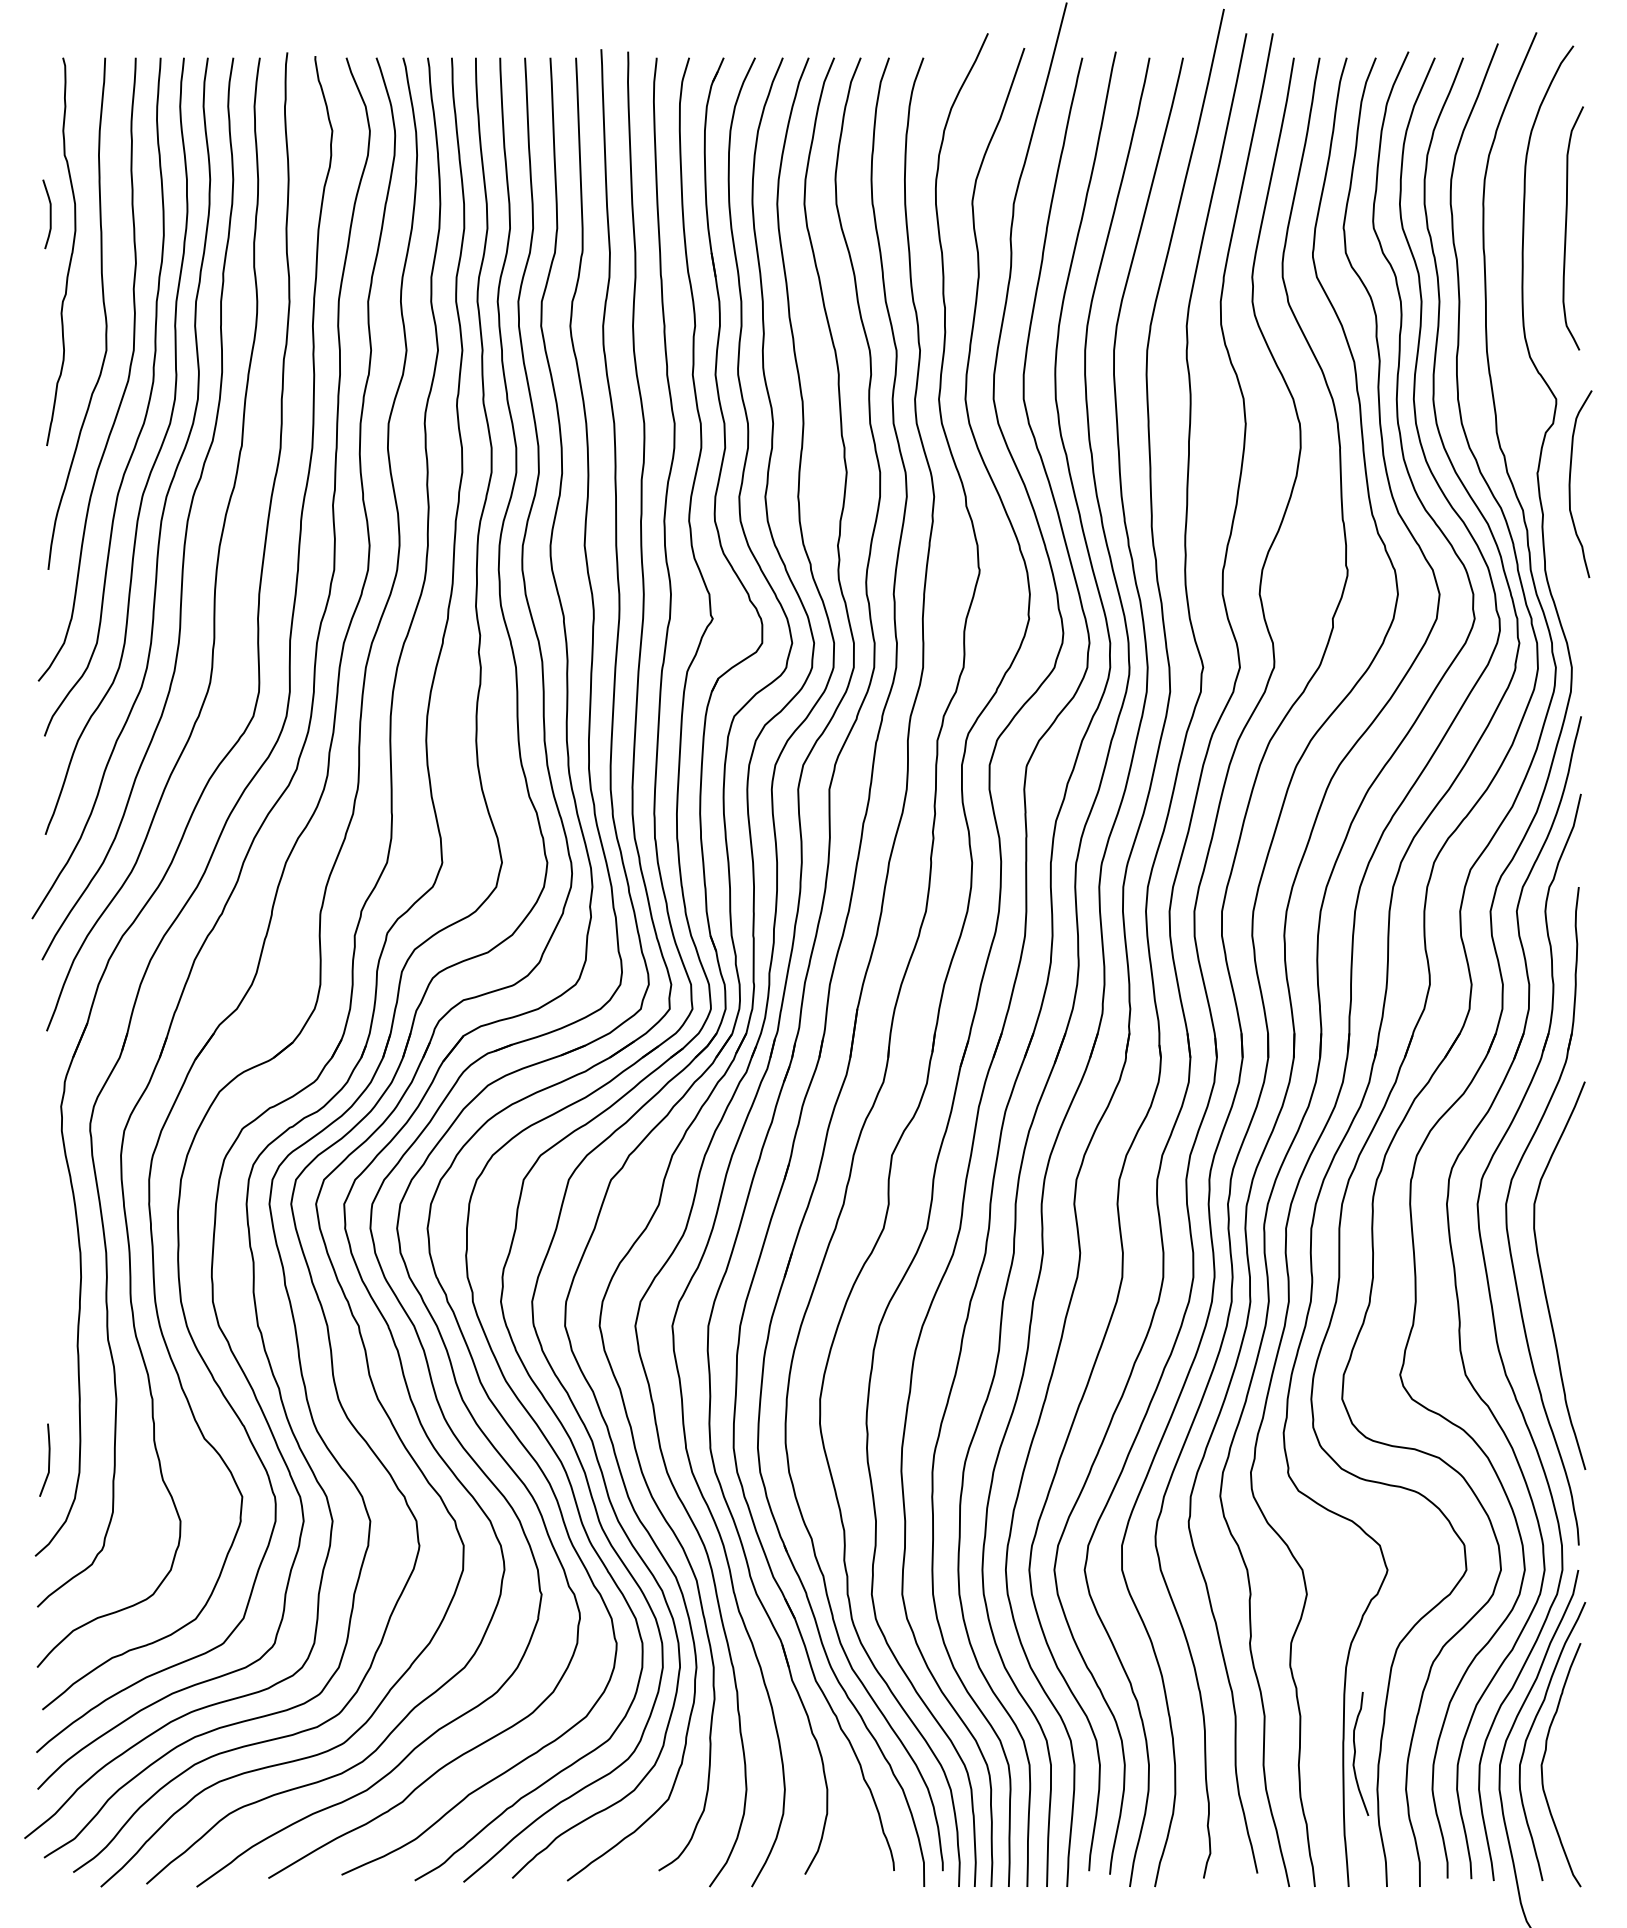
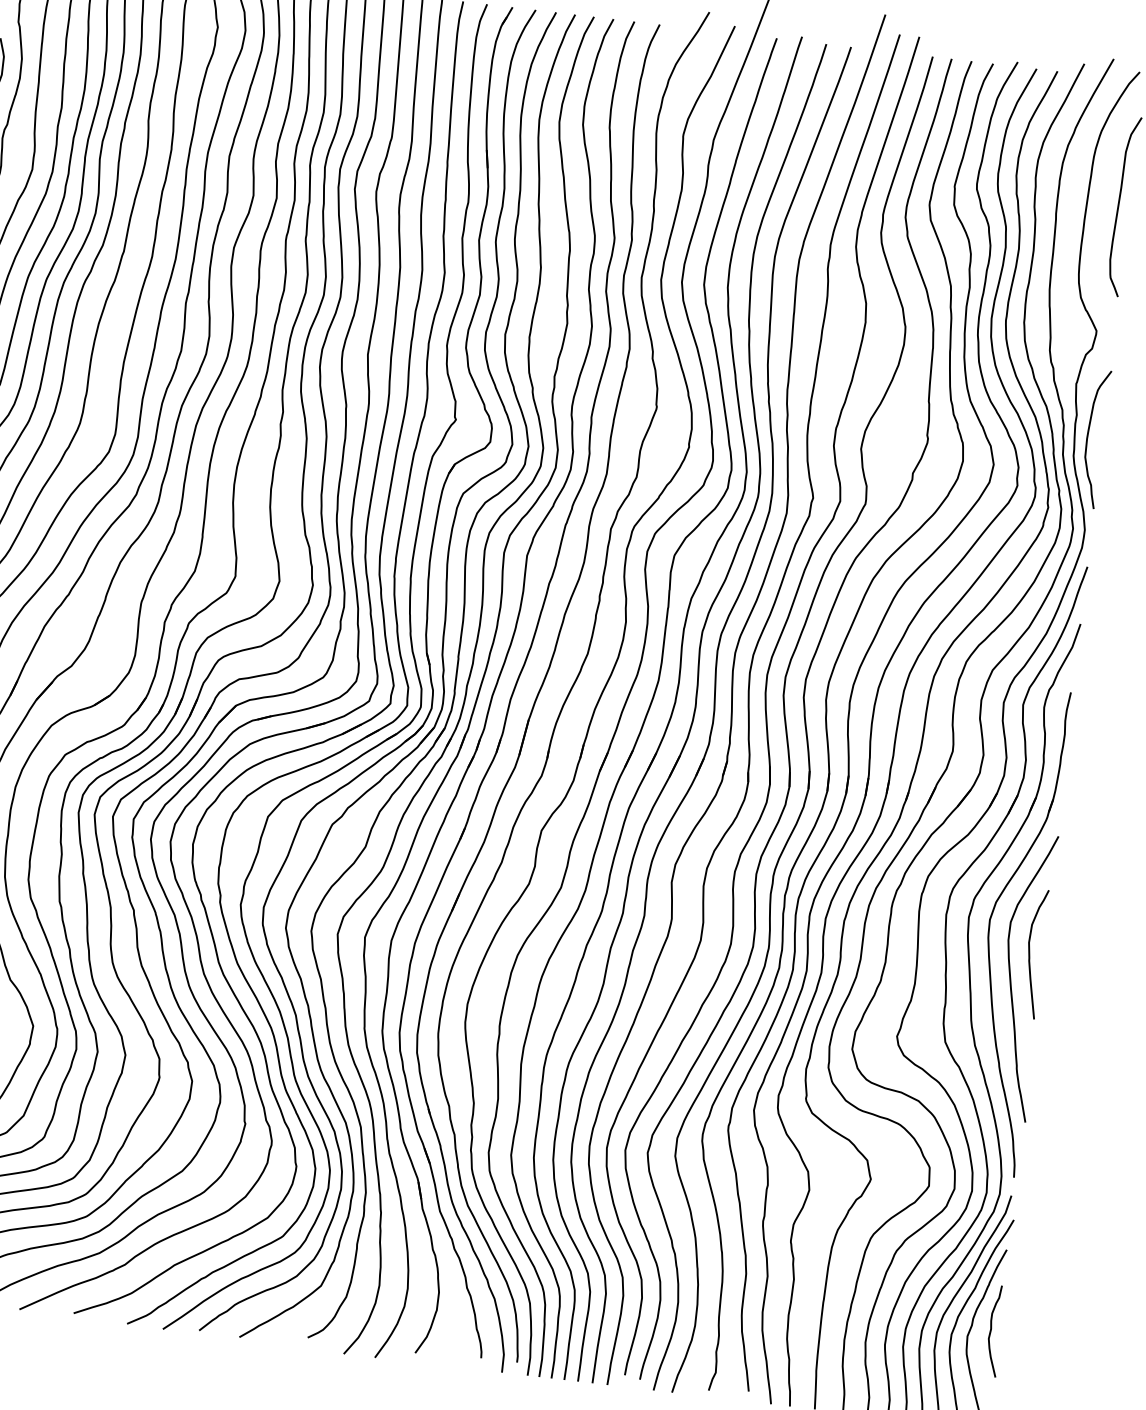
curve: (1570, 484) -> (1087, 438), moved
curve: (1565, 1244) -> (1030, 954), added
curve: (1355, 1753) -> (991, 1330), moved

